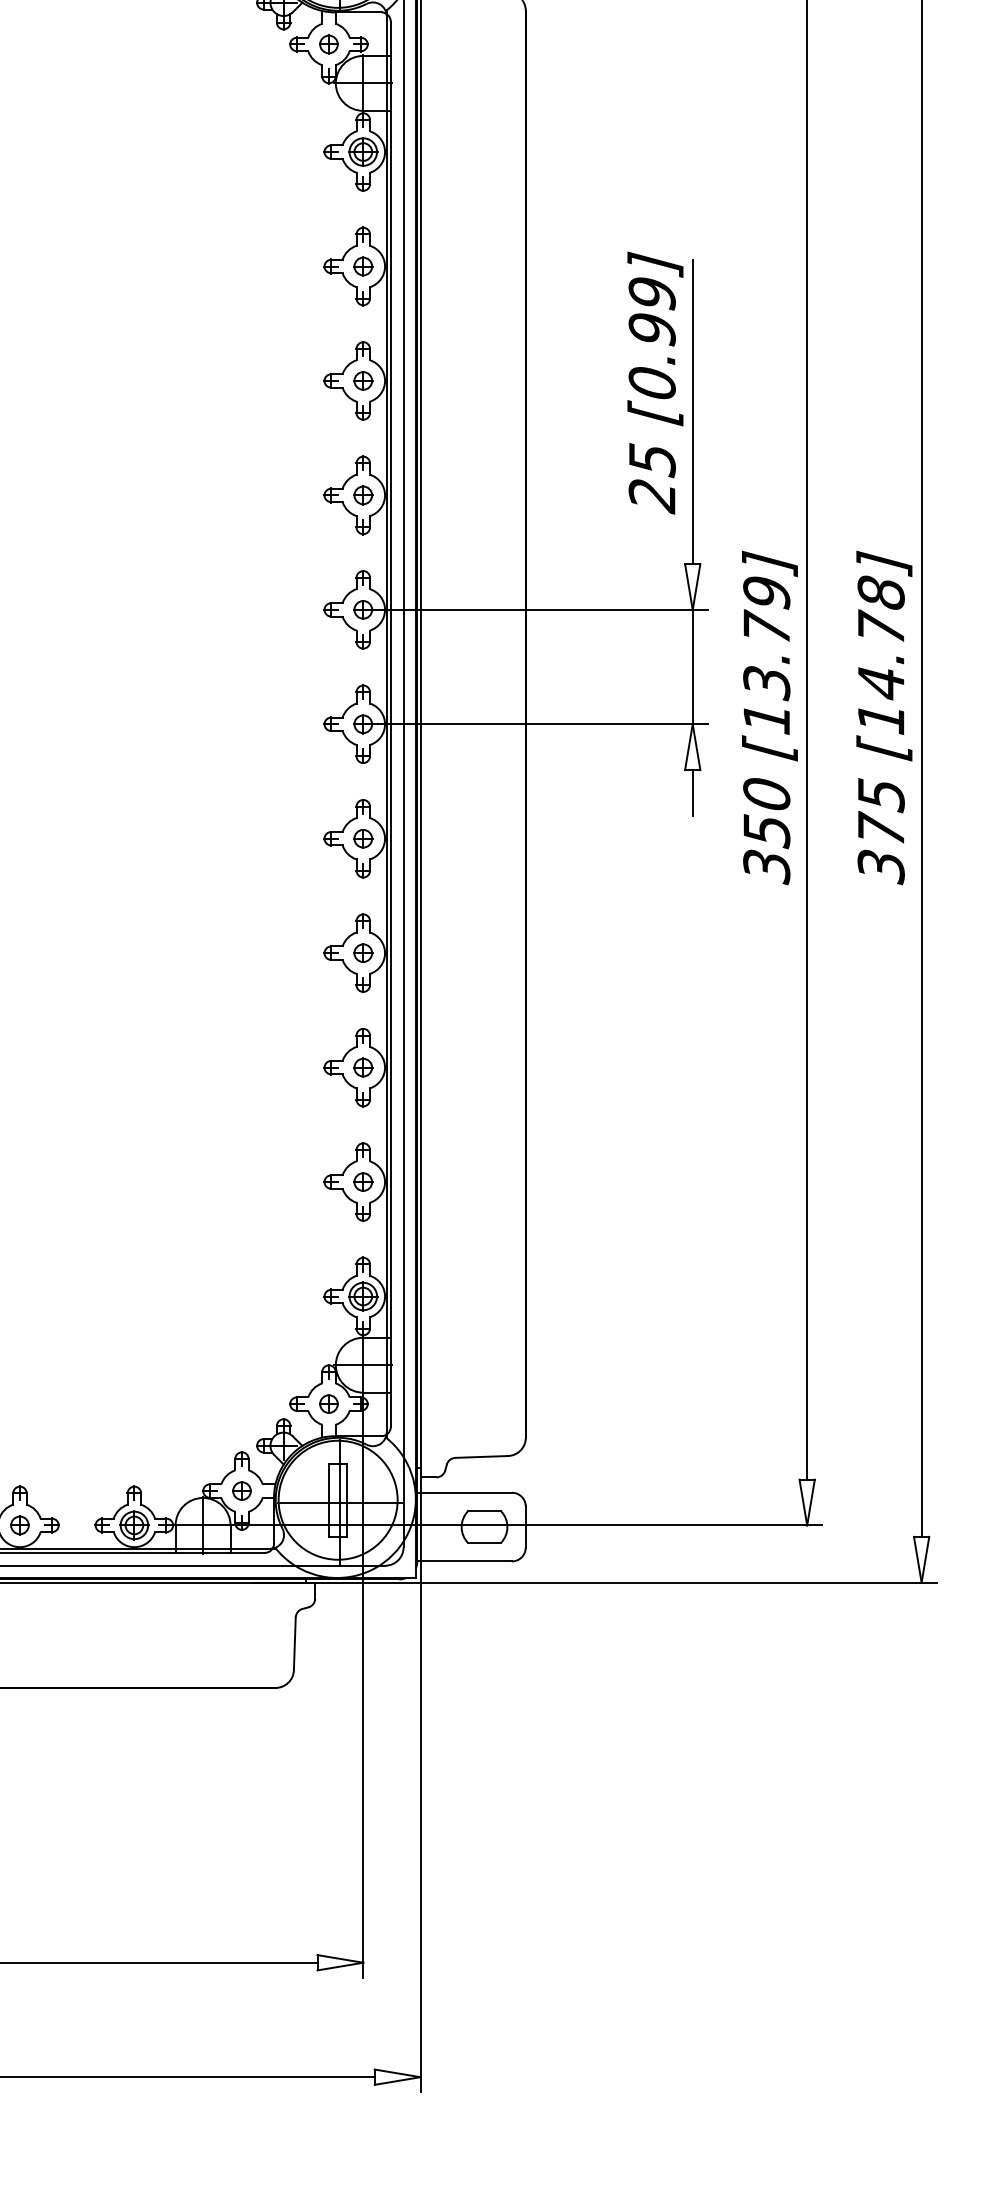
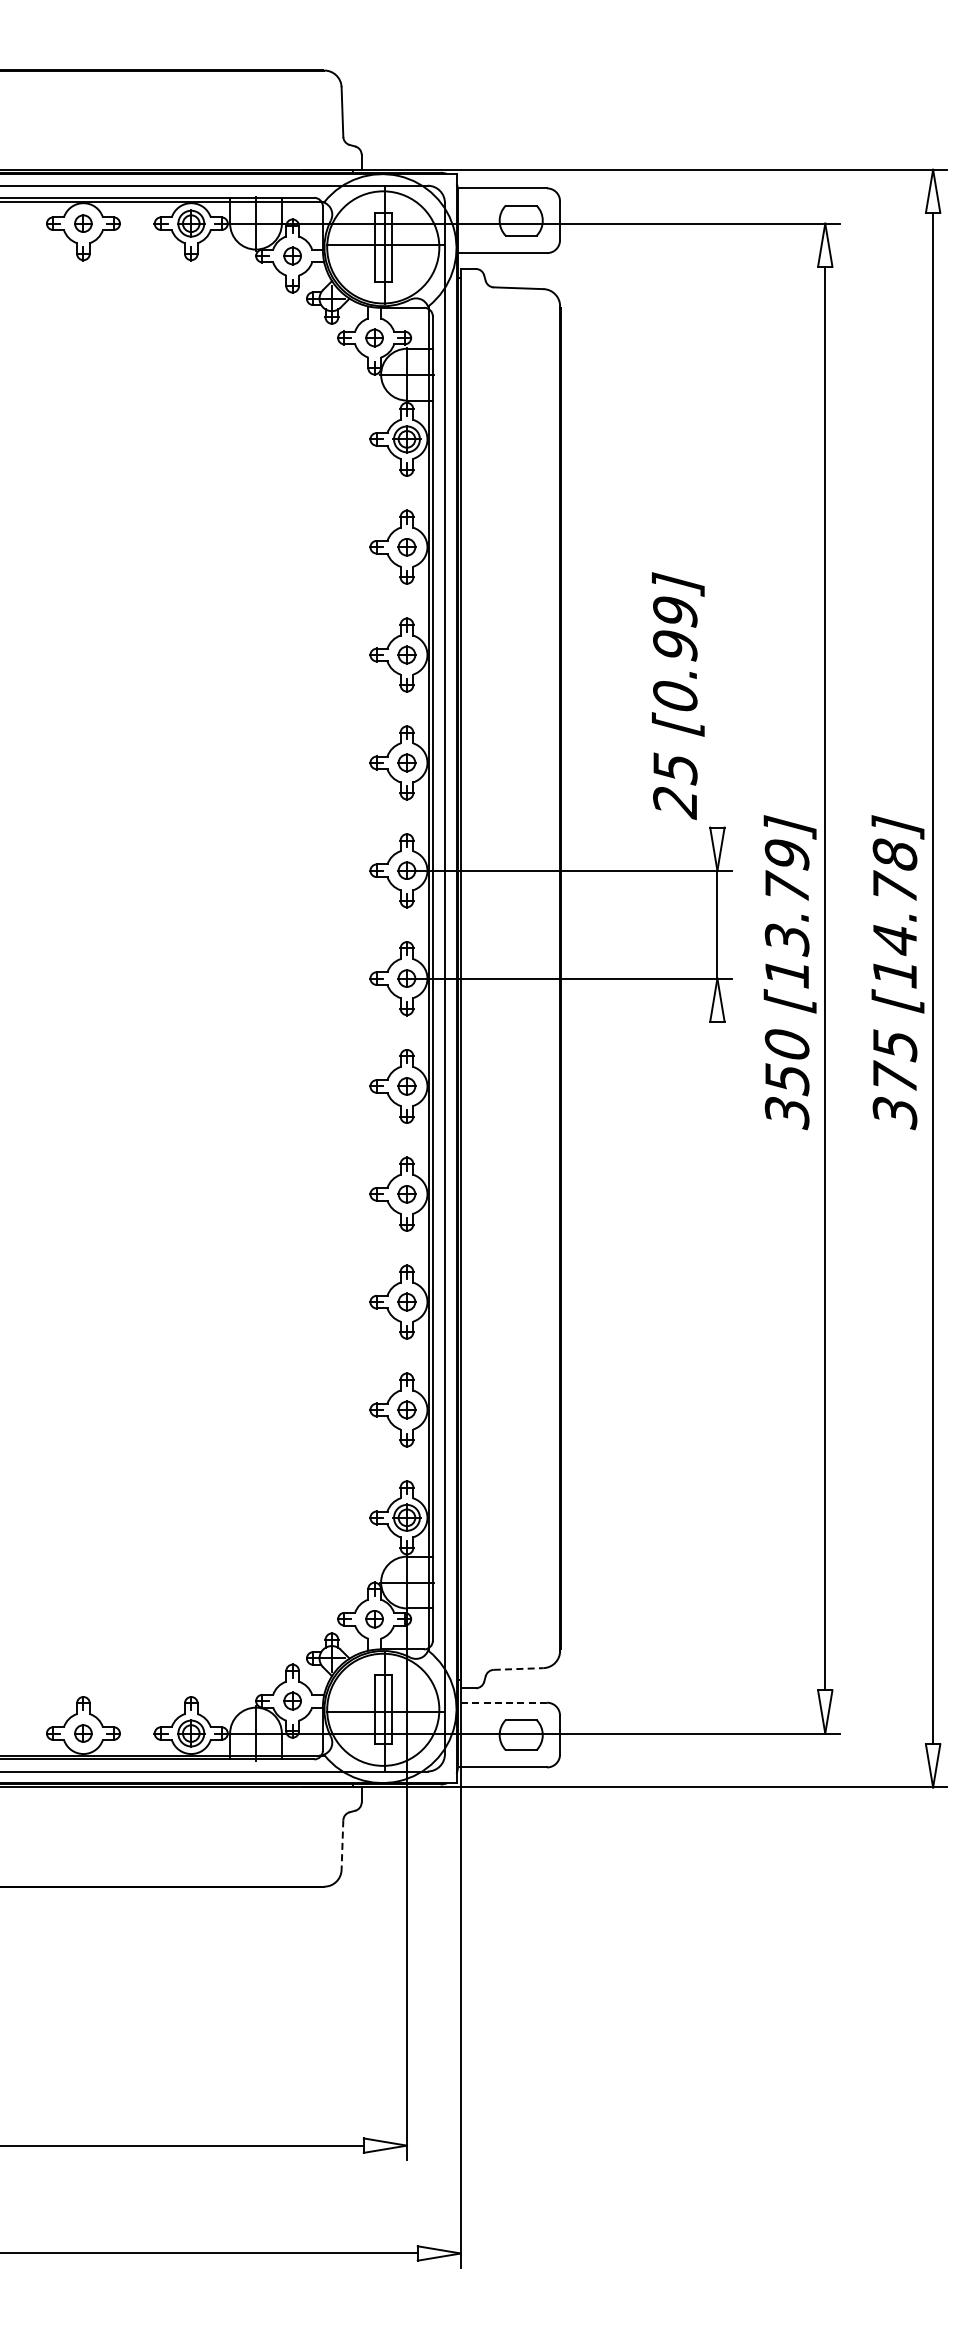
text: (655, 383) -> (678, 696), moved
line: (692, 412) -> (717, 684), removed
line: (692, 792) -> (717, 1042), removed
line: (481, 1457) -> (518, 1669), solid -> dashed
line: (464, 1492) -> (502, 1702), solid -> dashed
line: (294, 1644) -> (342, 1845), solid -> dashed

